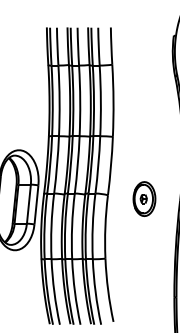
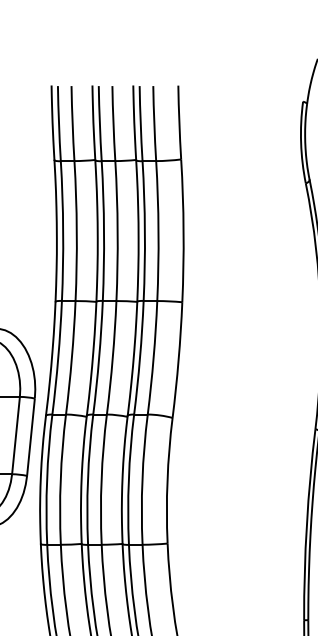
part: (144, 198) -> (244, 424), removed

